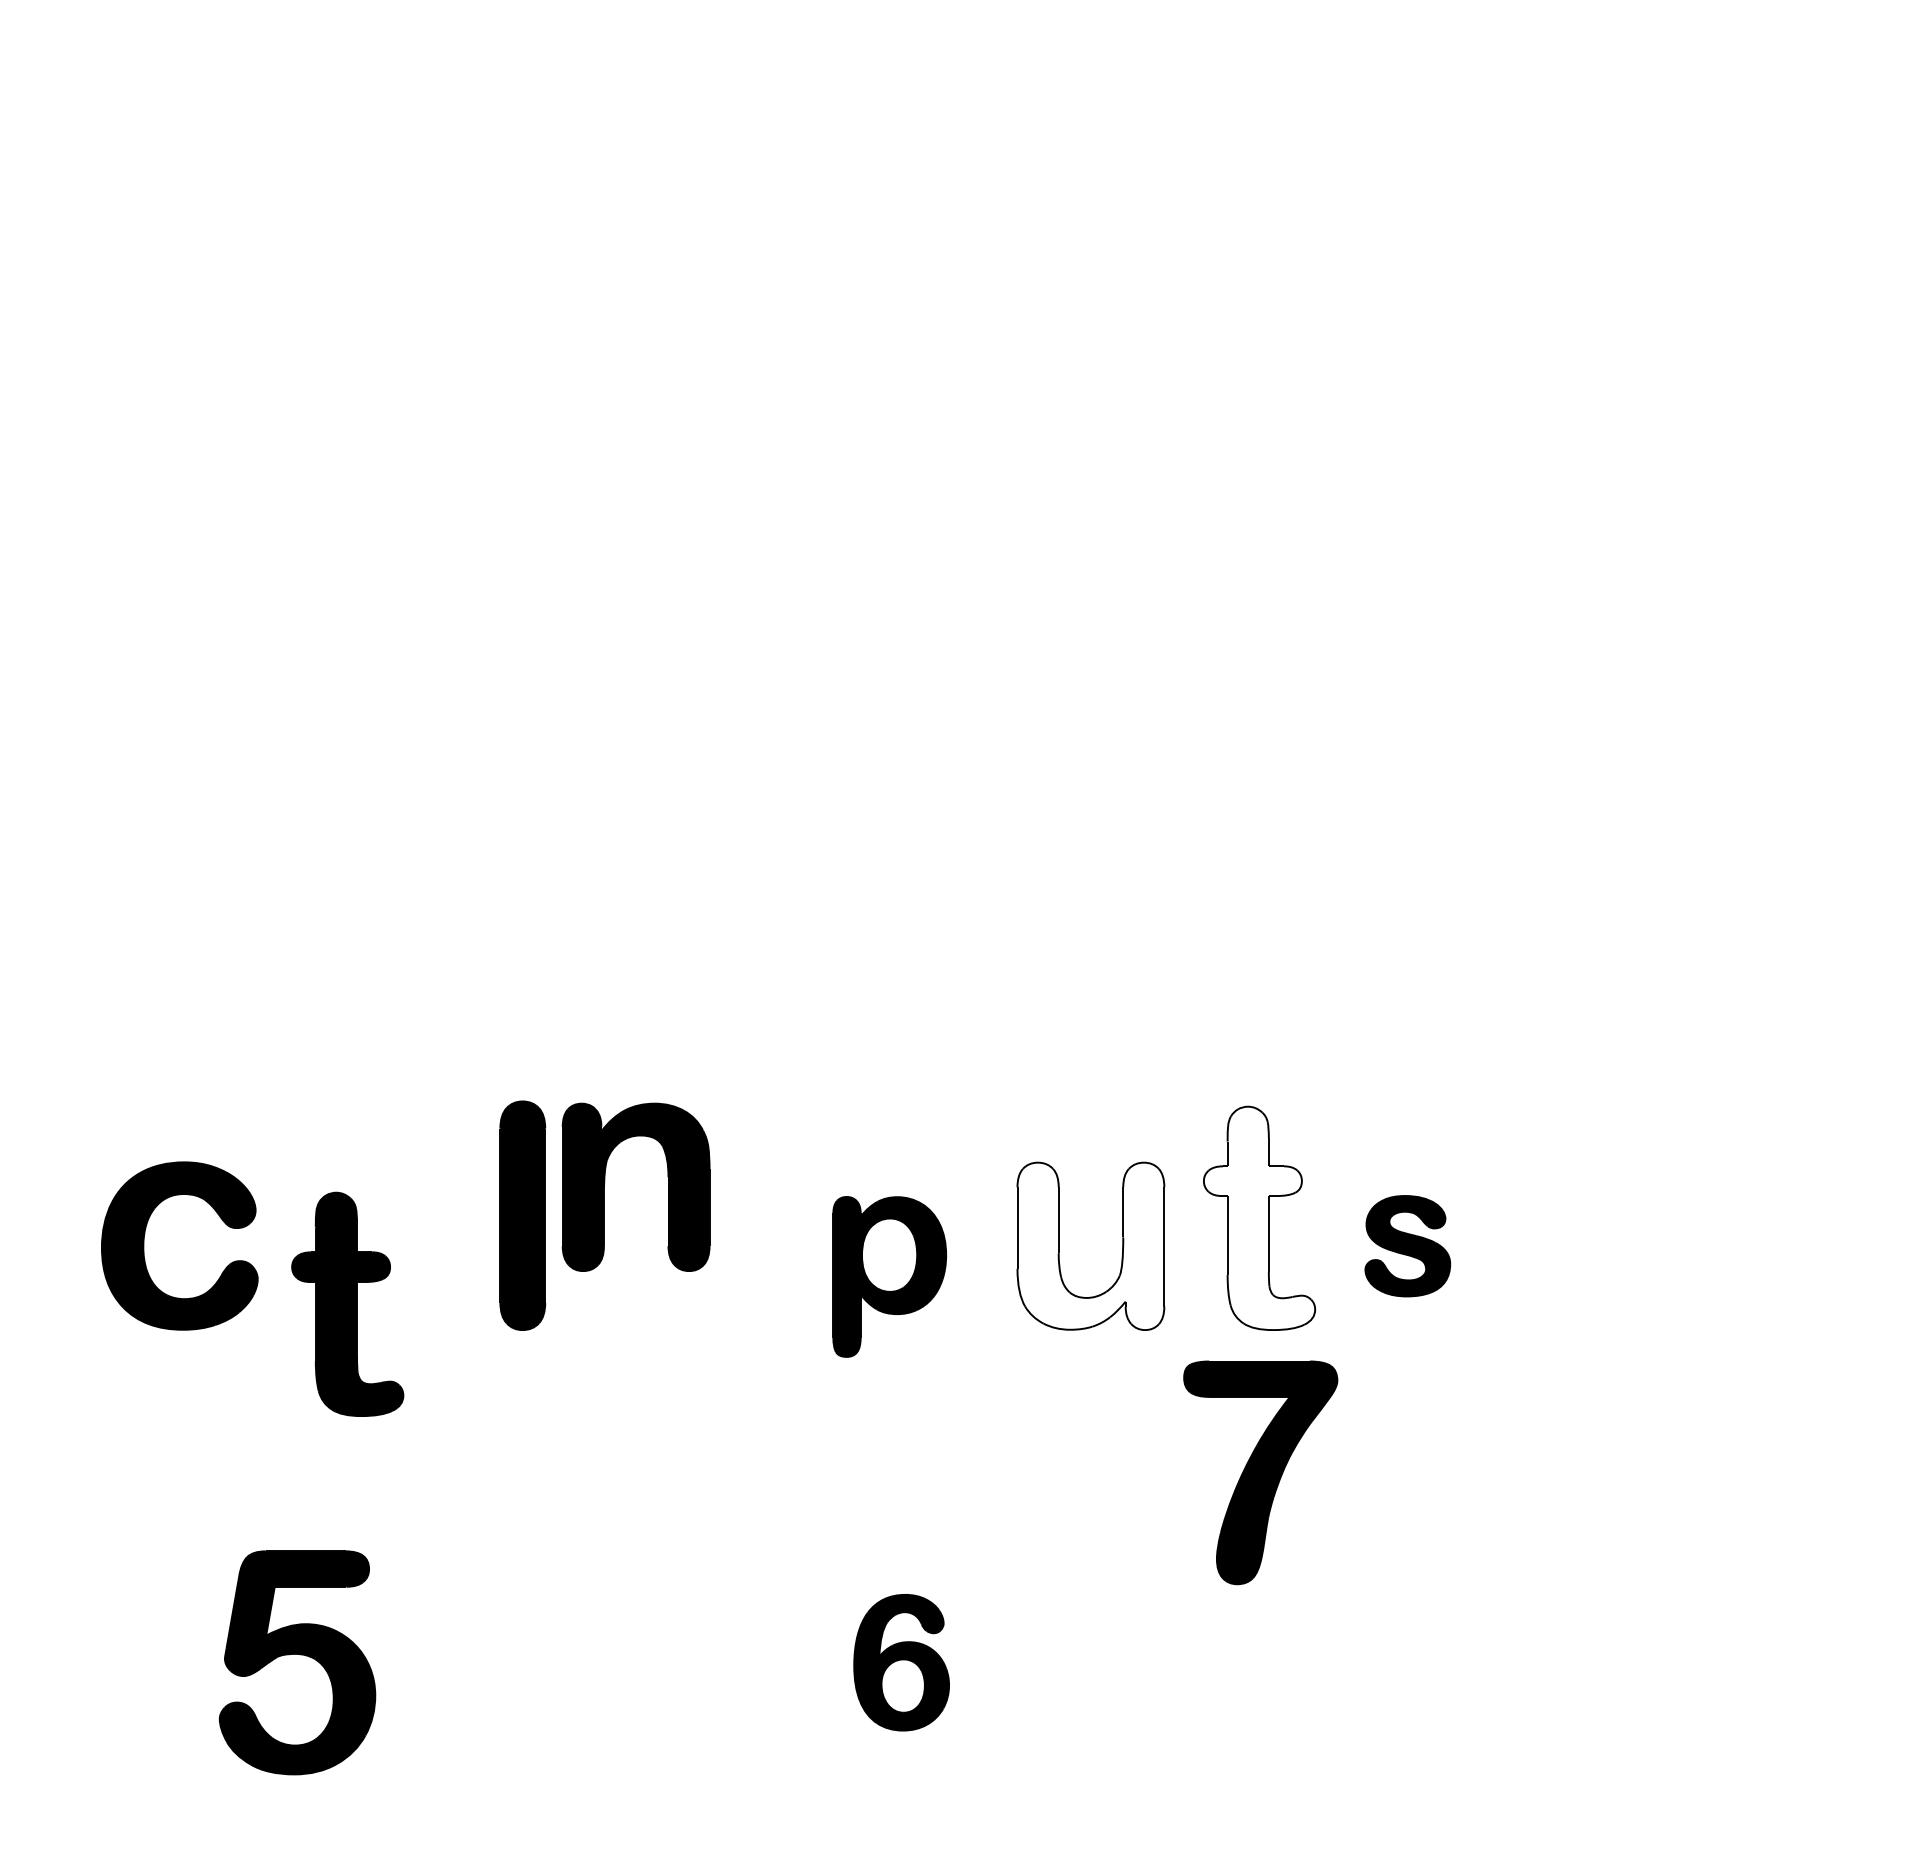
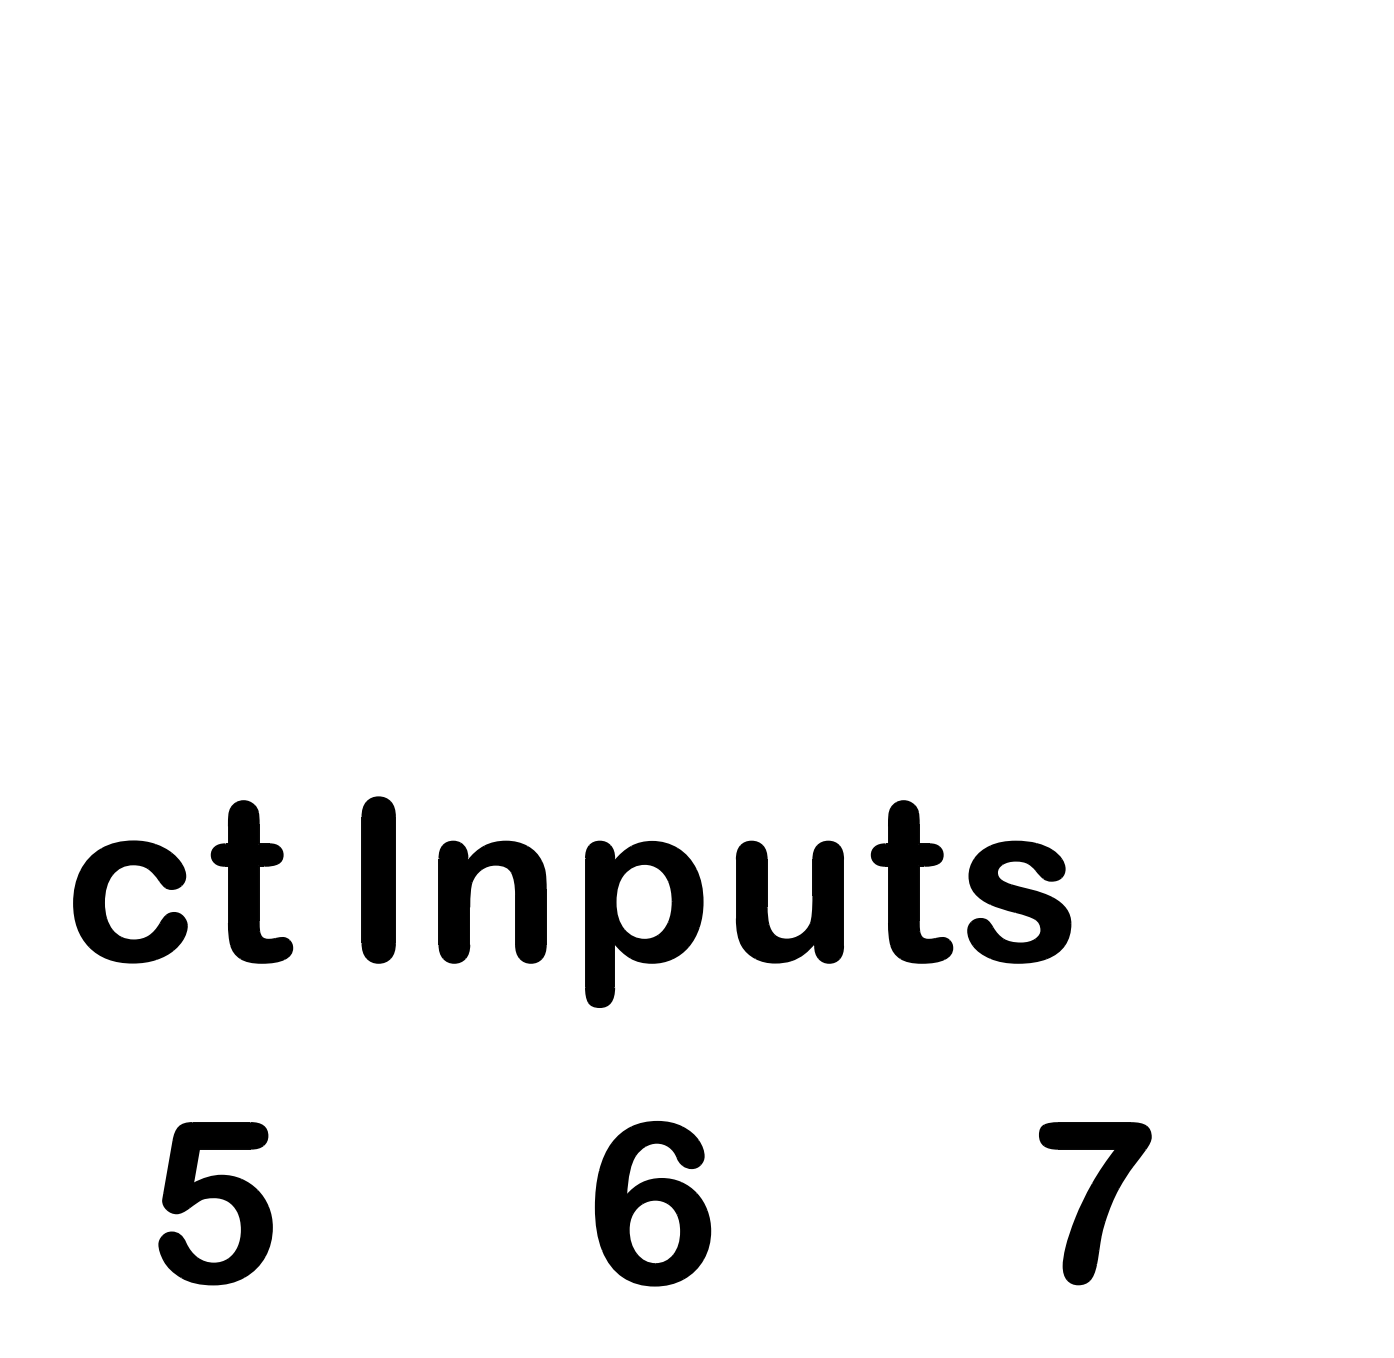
part: (605, 1183) -> (470, 899), moved
fill: (1259, 1218) -> (911, 882), added
part: (1407, 1245) -> (1019, 901), size x1.67
fill: (1090, 1246) -> (789, 902), added
part: (889, 1276) -> (644, 924), size x1.43
part: (347, 1303) -> (251, 881), moved
part: (1260, 1472) -> (1095, 1203), moved
part: (901, 1662) -> (652, 1203), size x1.67

